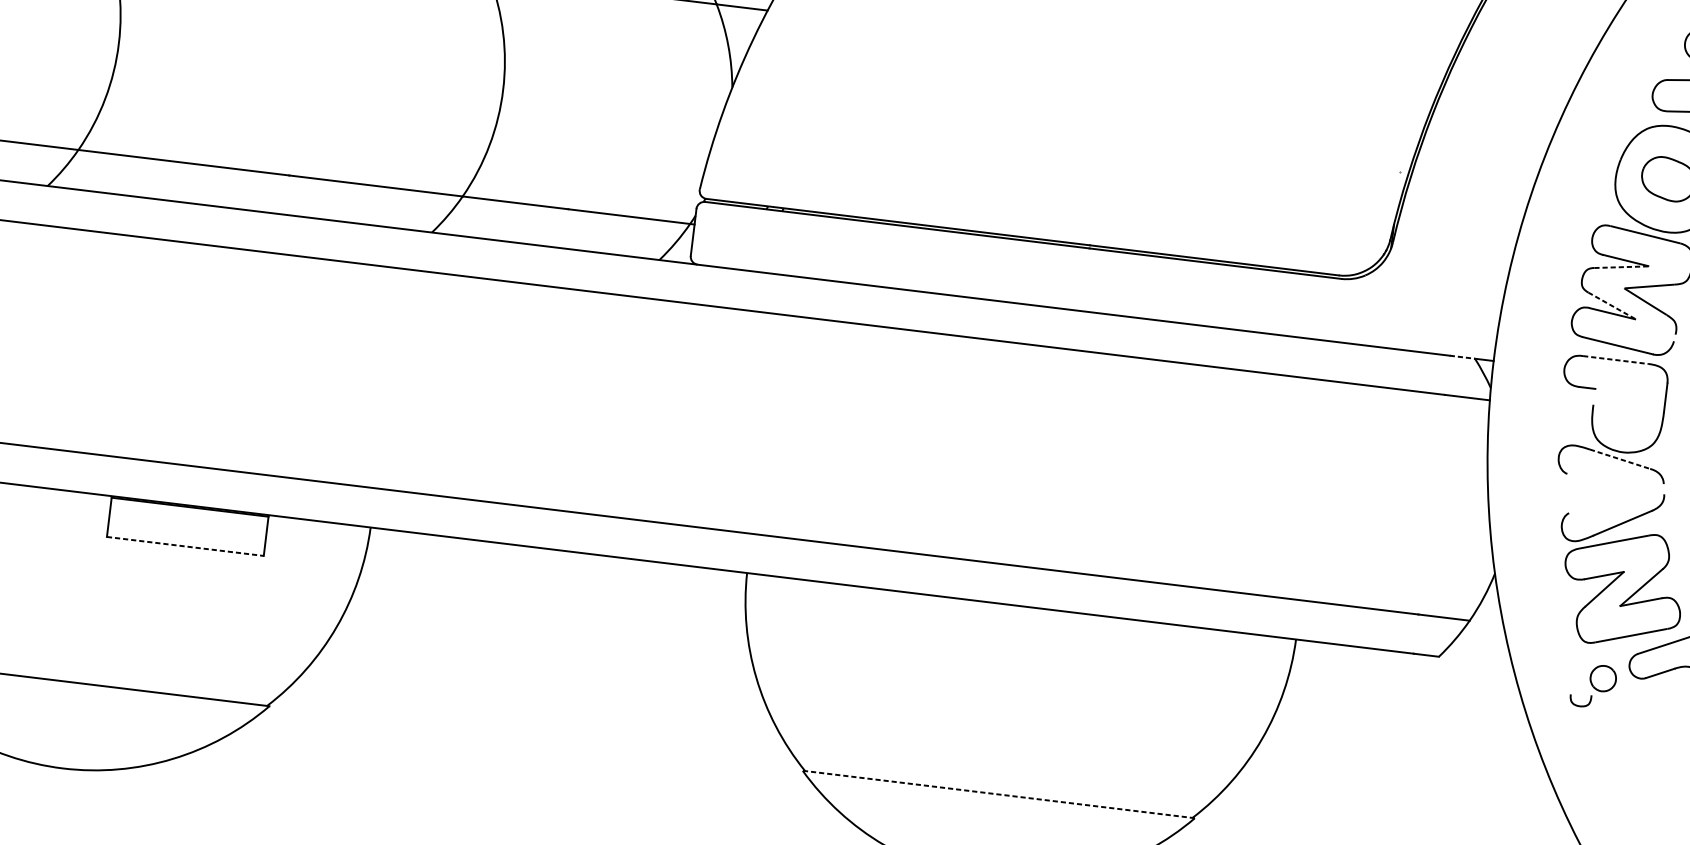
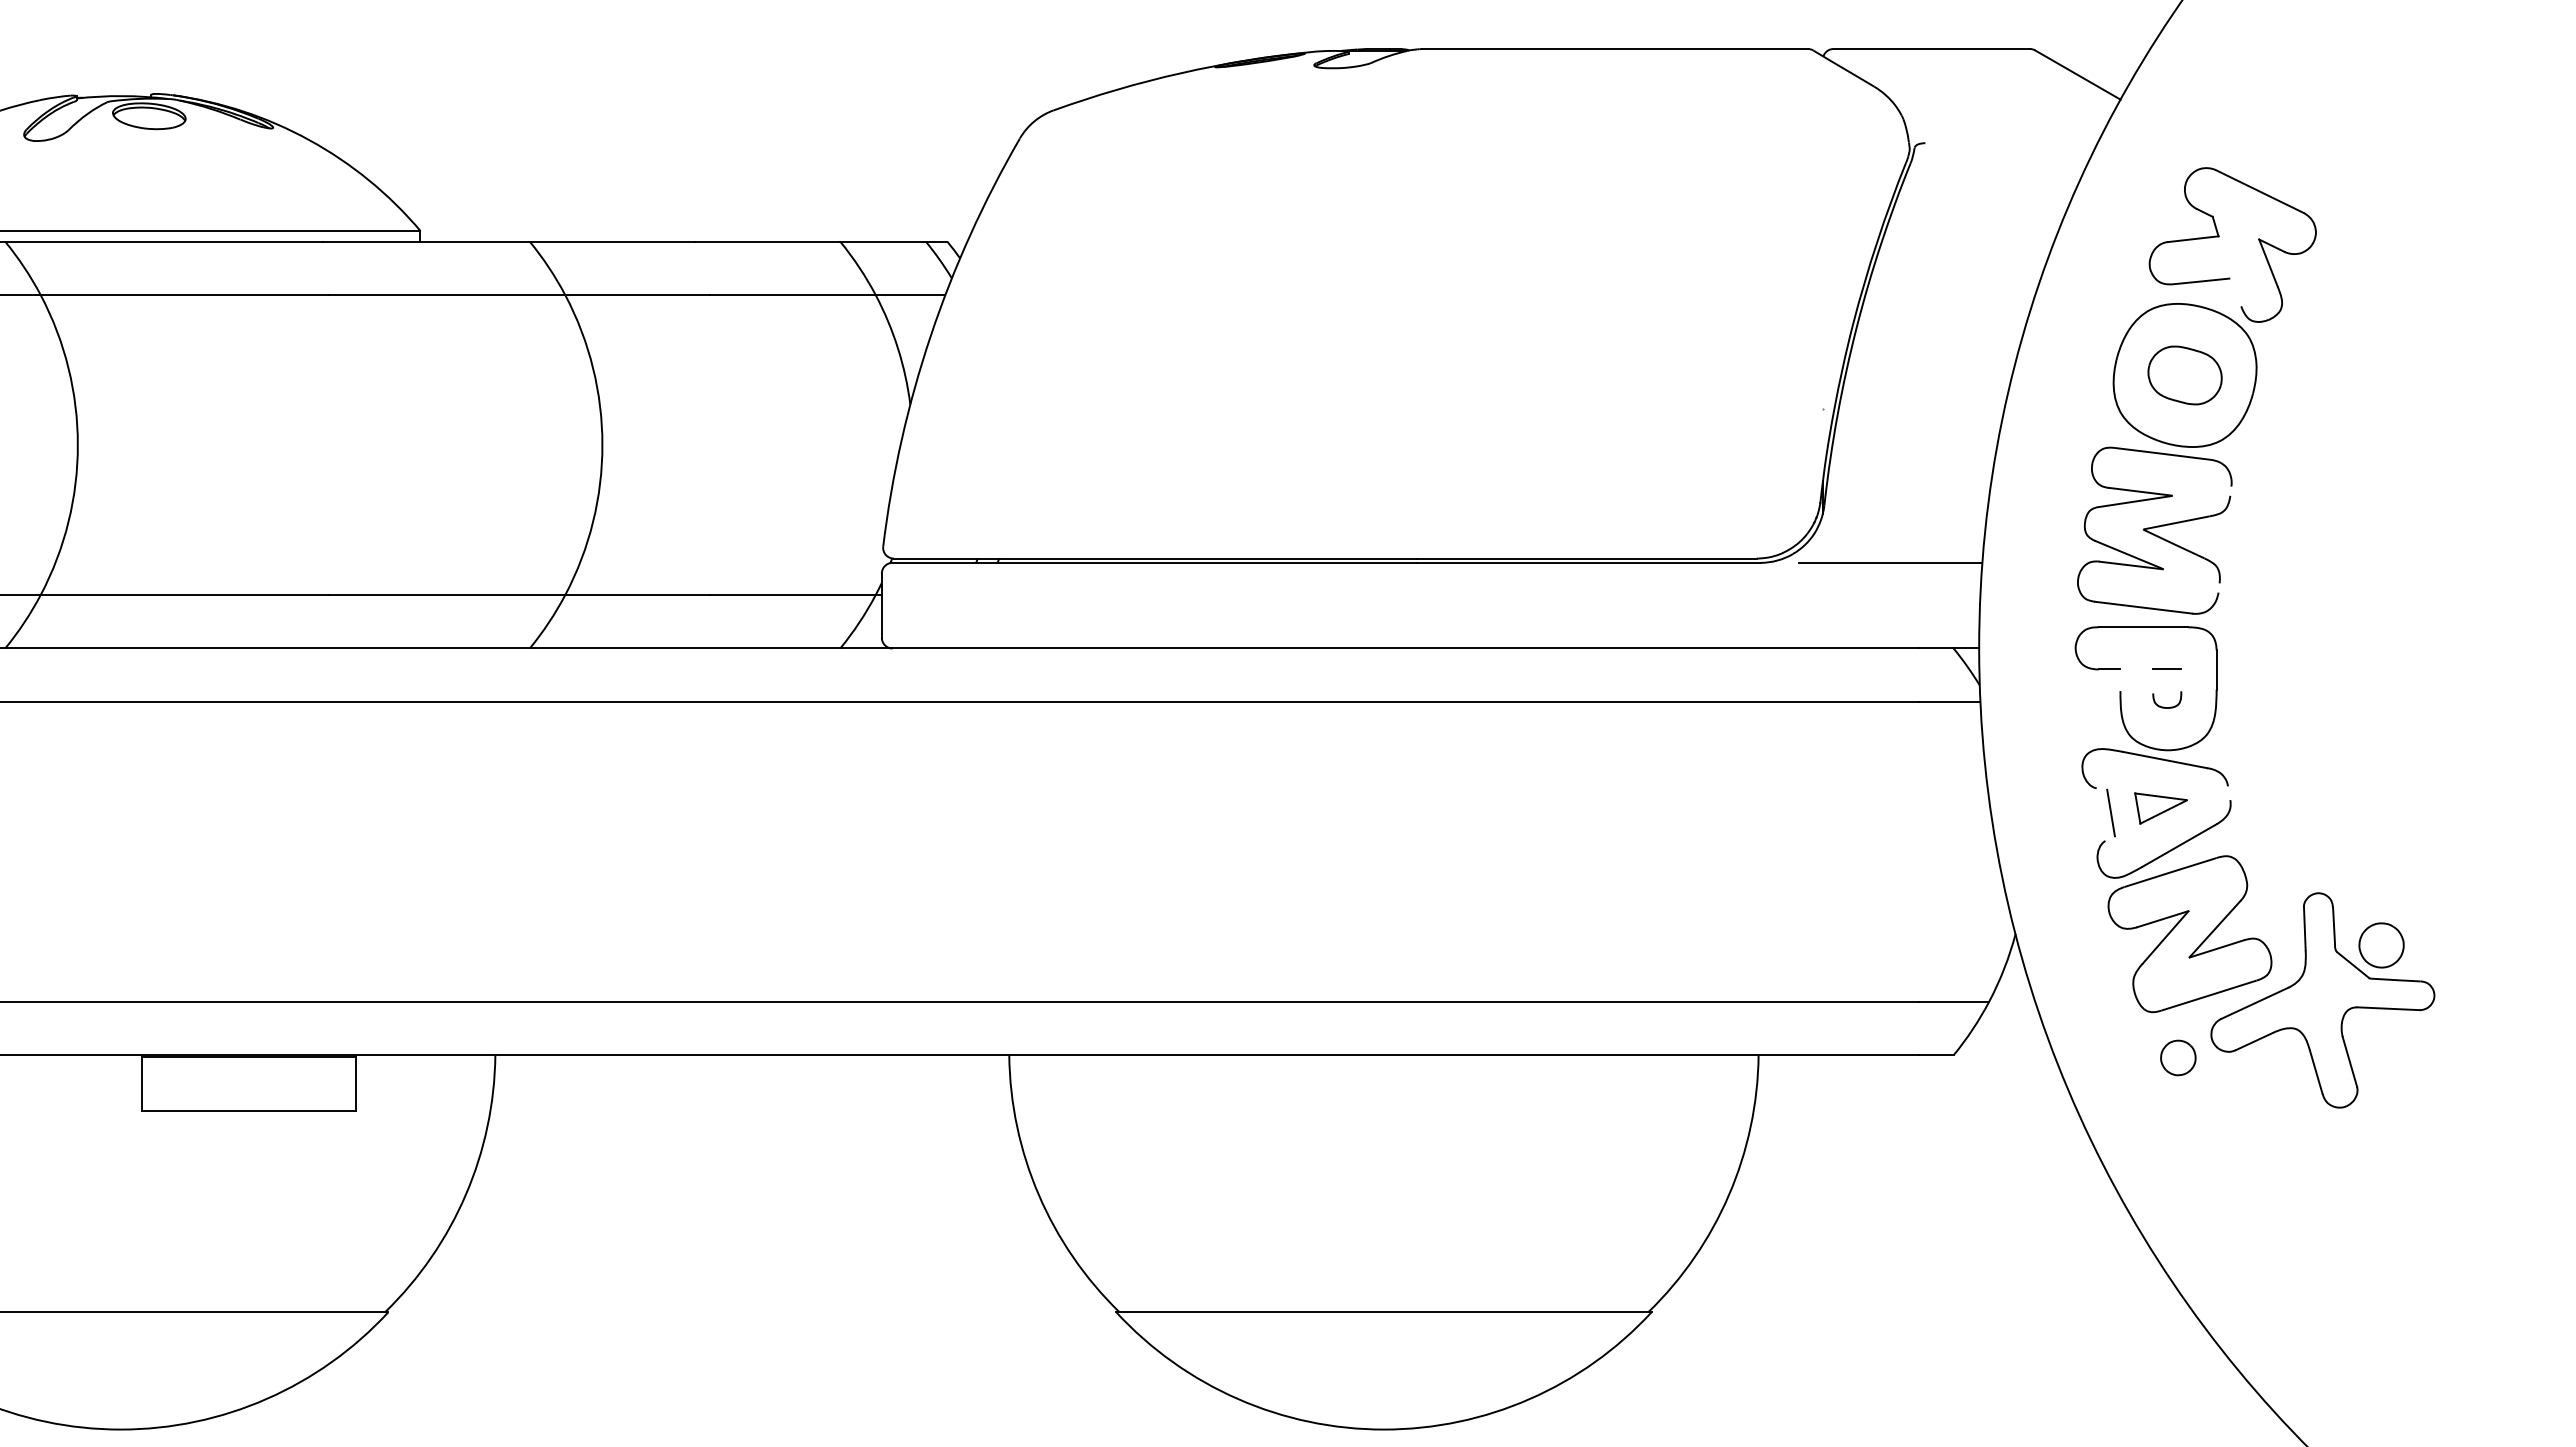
line: (1621, 267) -> (2136, 501), dashed -> solid
line: (1436, 290) -> (1890, 562), added
line: (1611, 305) -> (2128, 554), dashed -> solid
line: (1462, 357) -> (1936, 648), dashed -> solid
line: (1615, 360) -> (2143, 627), dashed -> solid
line: (1629, 393) -> (2167, 669), added
line: (1620, 459) -> (2165, 760), dashed -> solid
line: (1575, 492) -> (2110, 812), added
part: (1612, 494) -> (2160, 808), added
line: (185, 546) -> (249, 1110), dashed -> solid
curve: (1577, 704) -> (2164, 706), moved
line: (998, 794) -> (1383, 1312), dashed -> solid

